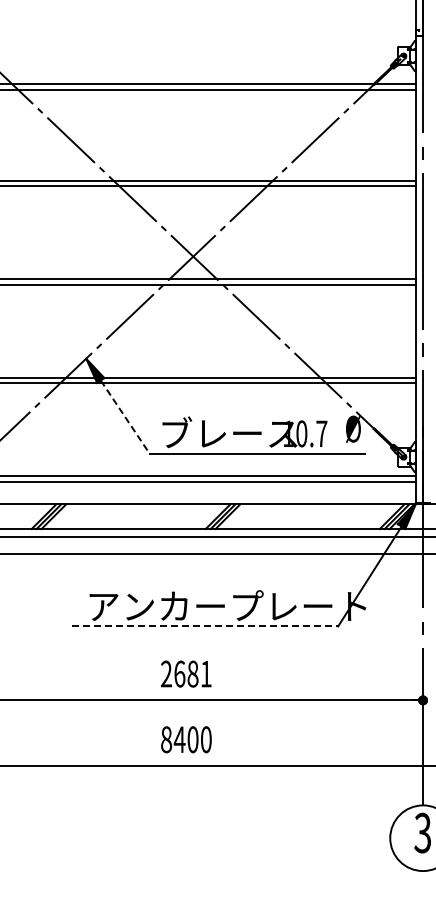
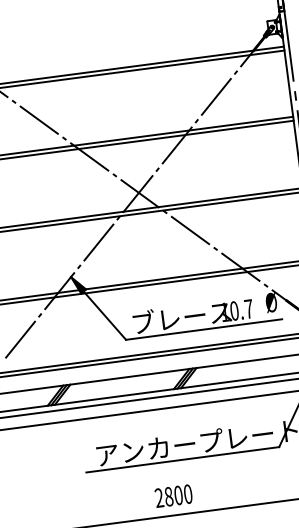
line: (125, 417) -> (105, 315), dashed -> solid
line: (205, 626) -> (183, 459), dashed -> solid
text: (192, 673) -> (178, 495), 2681 -> 2800

